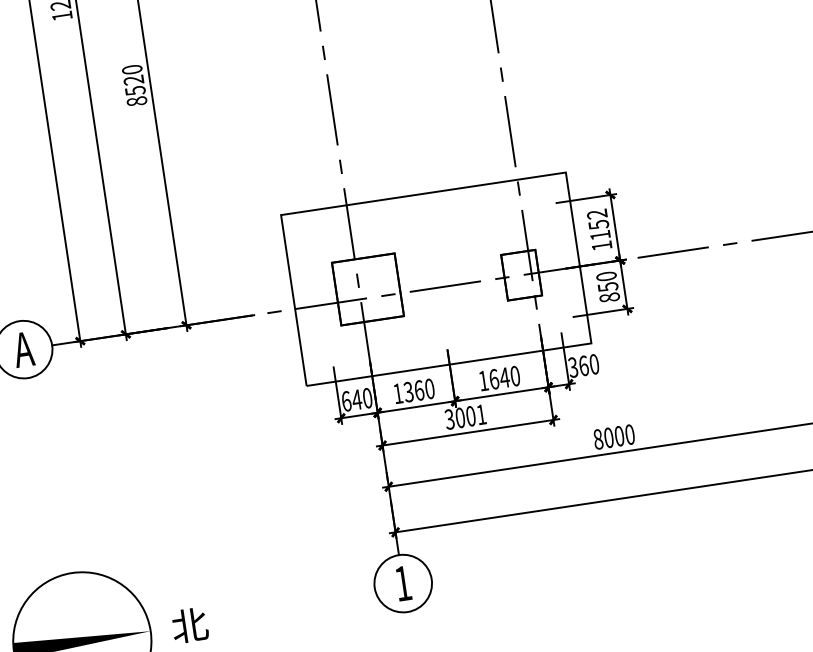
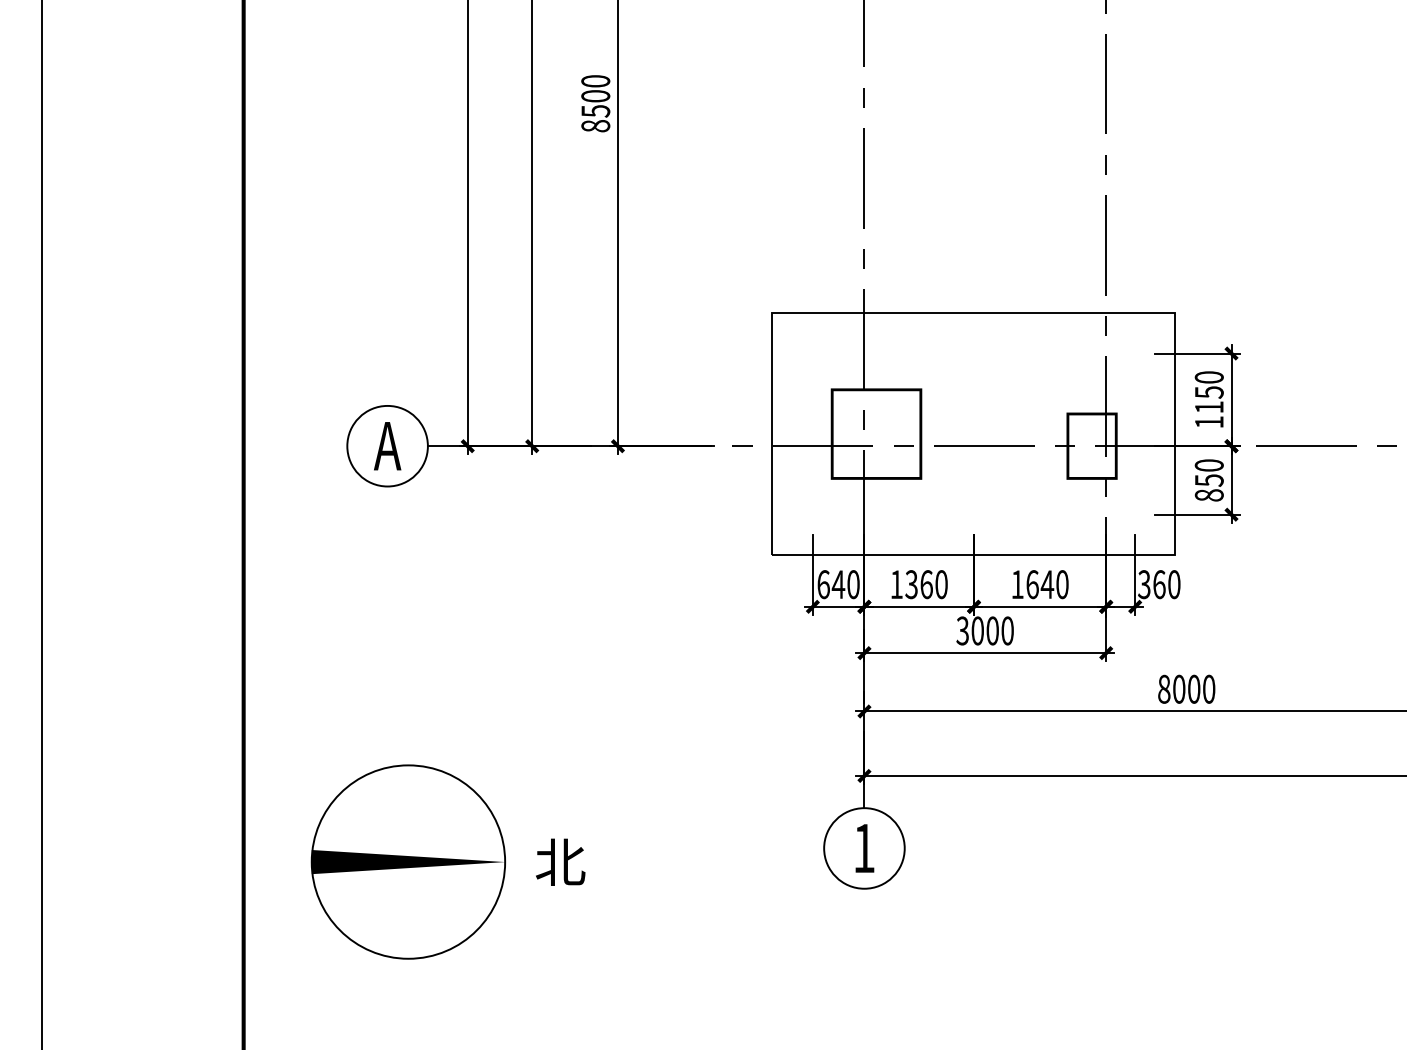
text: (133, 80) -> (595, 96), 8520 -> 8500
text: (596, 214) -> (1208, 377), 1152 -> 1150
text: (481, 414) -> (1007, 630), 3001 -> 3000

